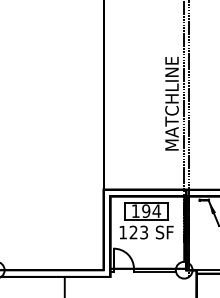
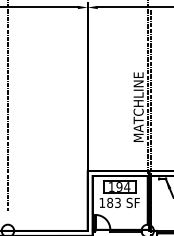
text: (134, 231) -> (110, 202), 123 -> 183

